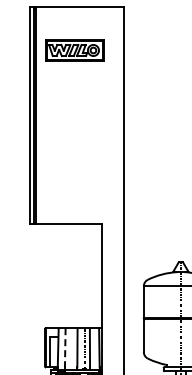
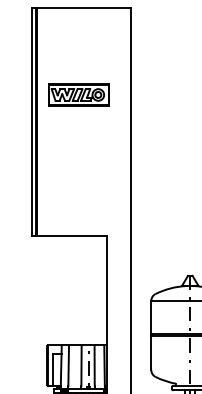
part: (74, 50) -> (78, 94), moved
line: (65, 347) -> (68, 365), dashed -> solid

